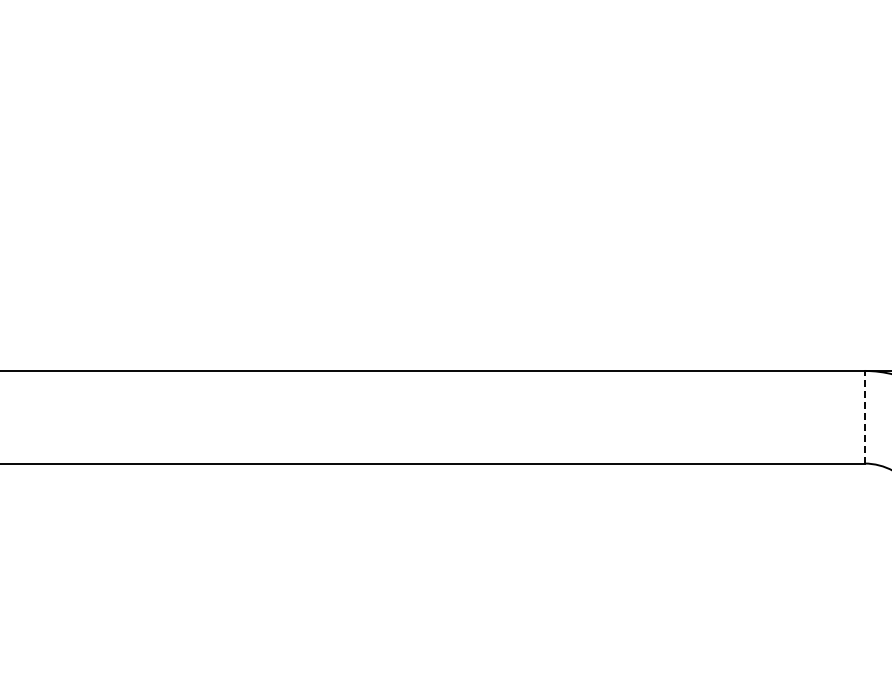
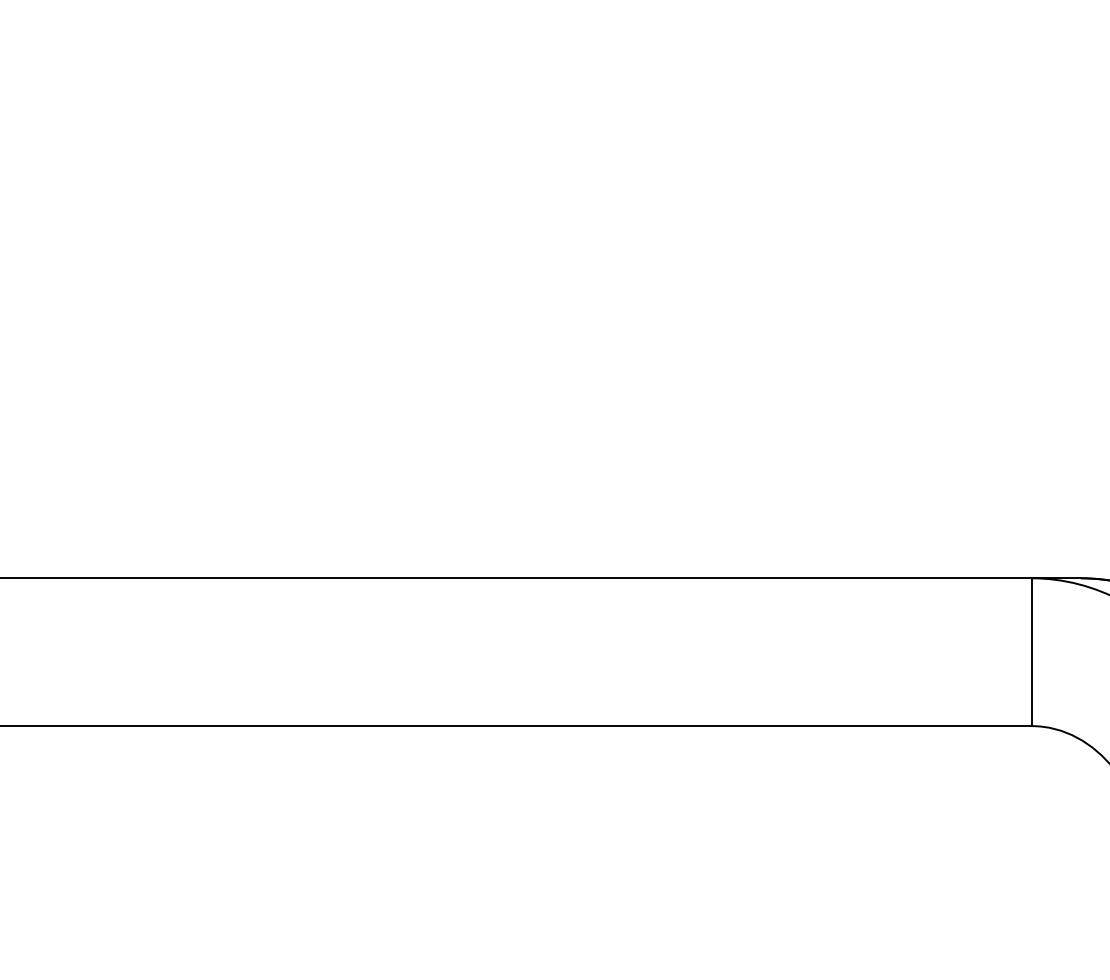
line: (864, 416) -> (1031, 651), dashed -> solid

